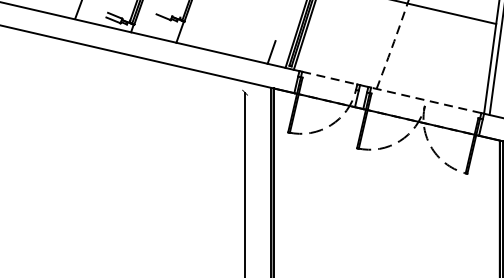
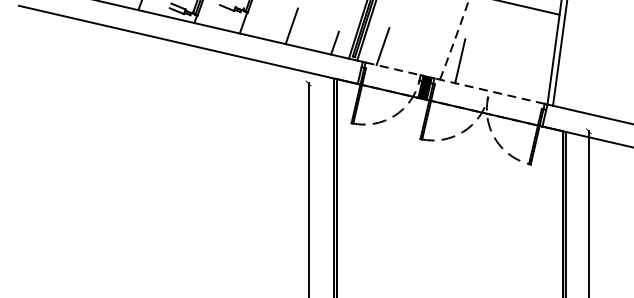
line: (228, 35) -> (291, 26), added
line: (319, 55) -> (382, 46), added
line: (397, 70) -> (460, 61), added
fill: (361, 96) -> (424, 87), added

